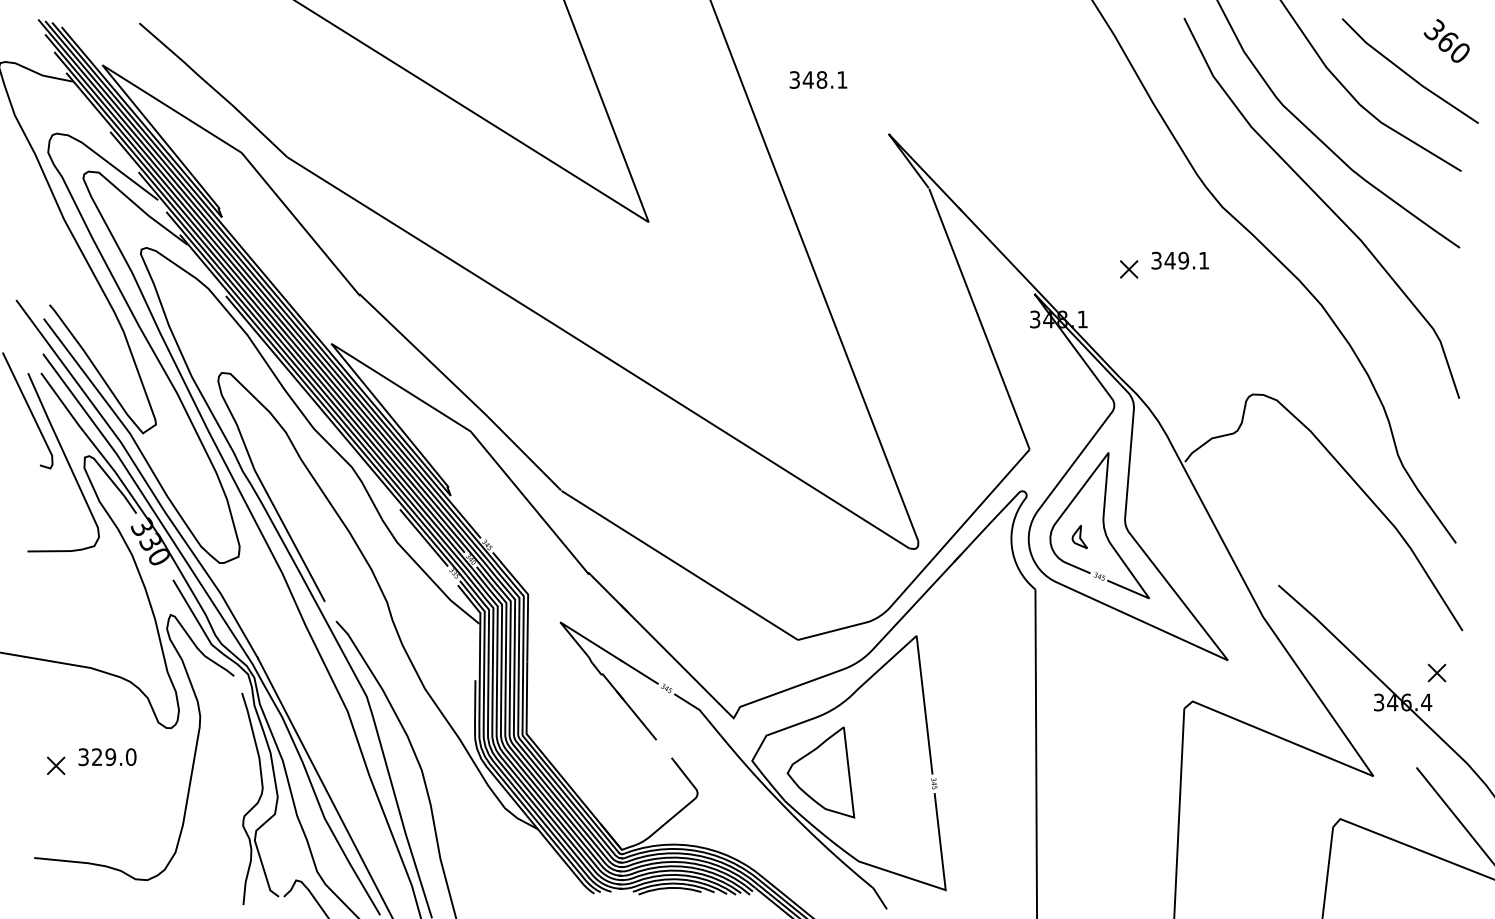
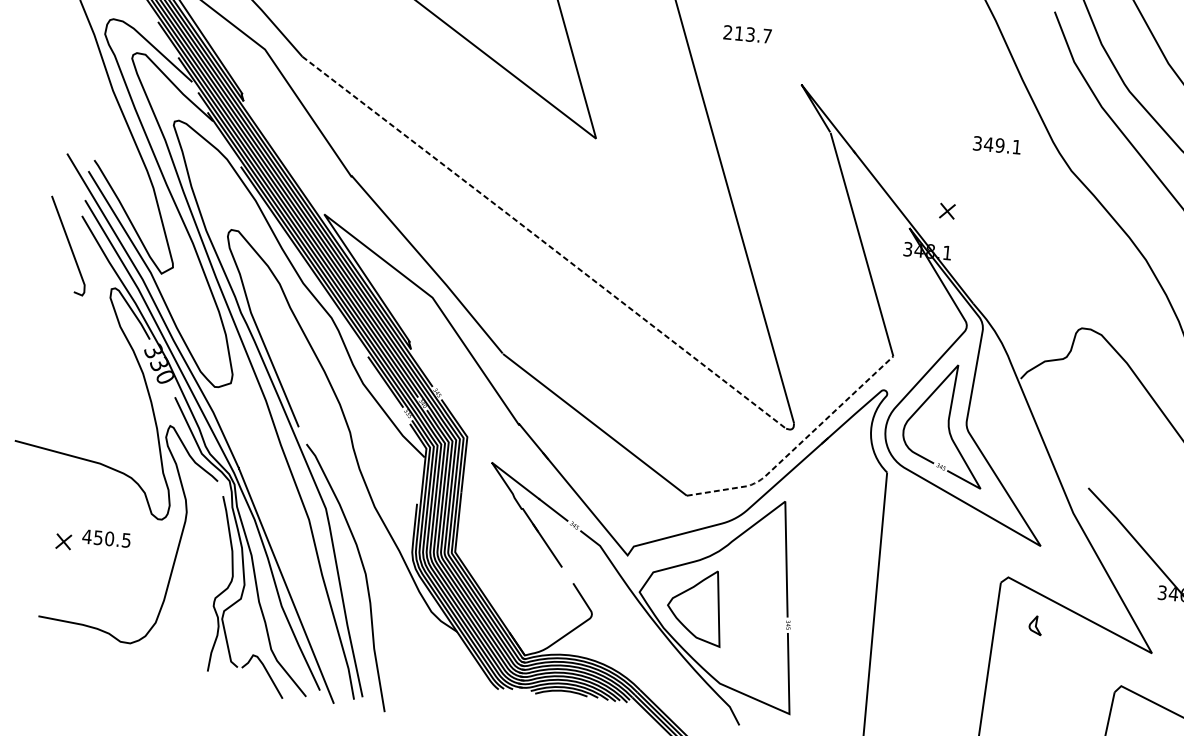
text: (818, 79) -> (747, 33), 348.1 -> 213.7
text: (1179, 260) -> (996, 145), moved
part: (1128, 269) -> (946, 211), moved
line: (599, 352) -> (545, 242), solid -> dashed
curve: (66, 461) -> (96, 291), removed
part: (1079, 537) -> (1035, 625), moved
line: (924, 568) -> (797, 446), solid -> dashed
text: (107, 757) -> (106, 538), 329.0 -> 450.5

